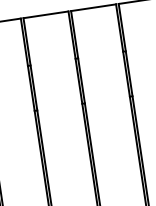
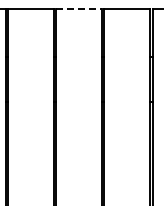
line: (46, 14) -> (79, 8), solid -> dashed

